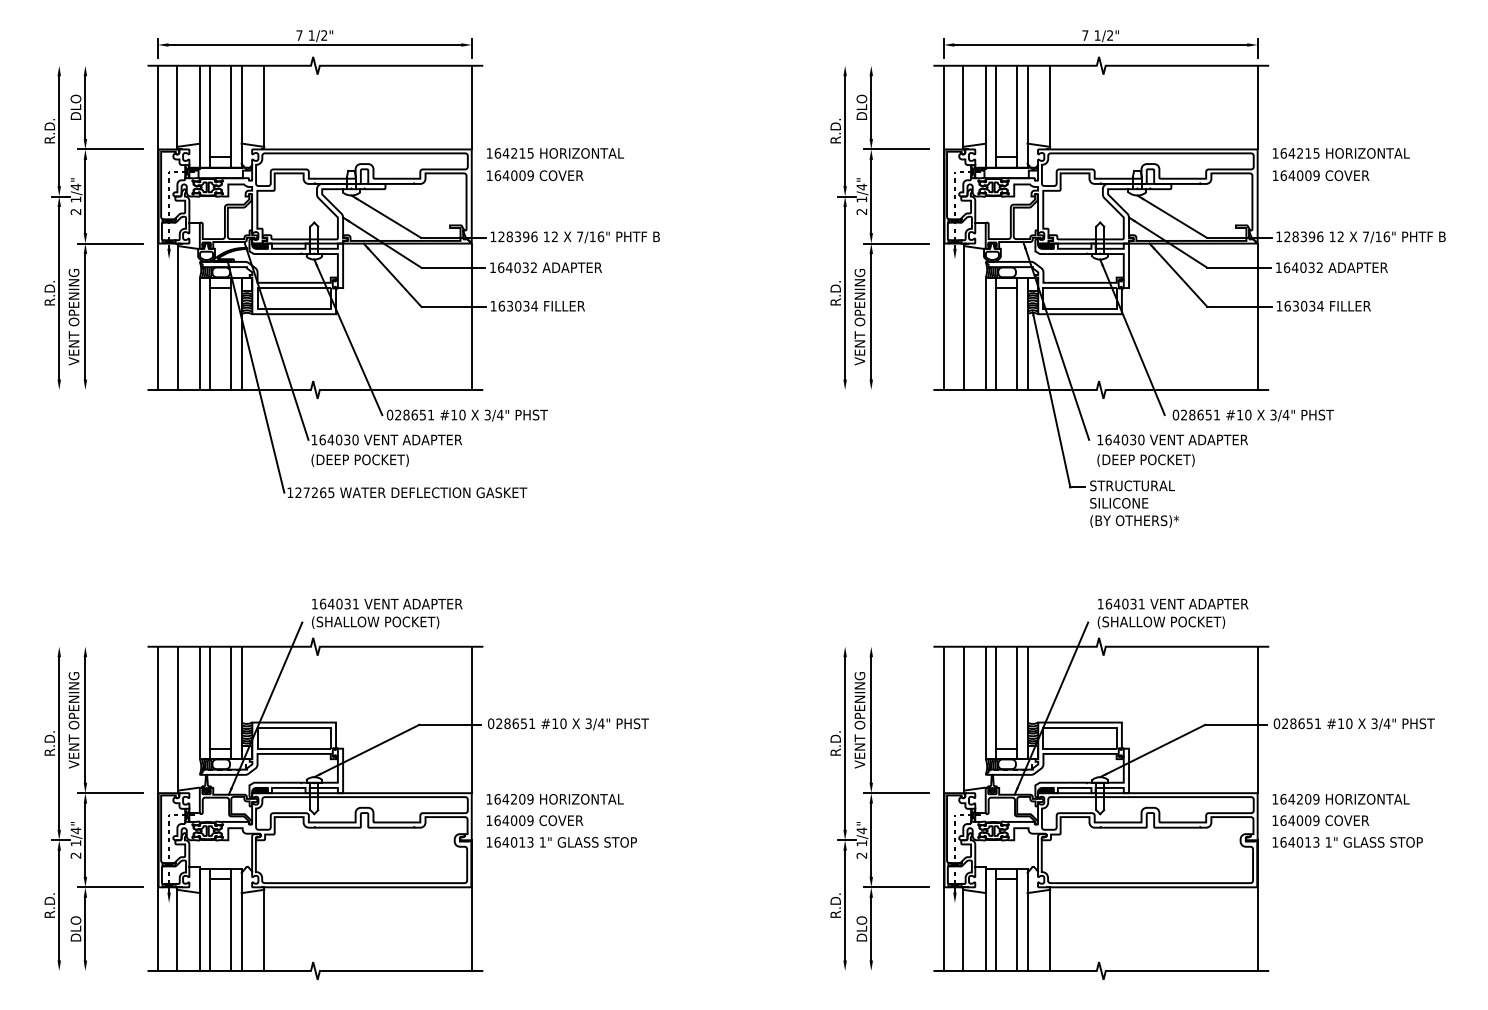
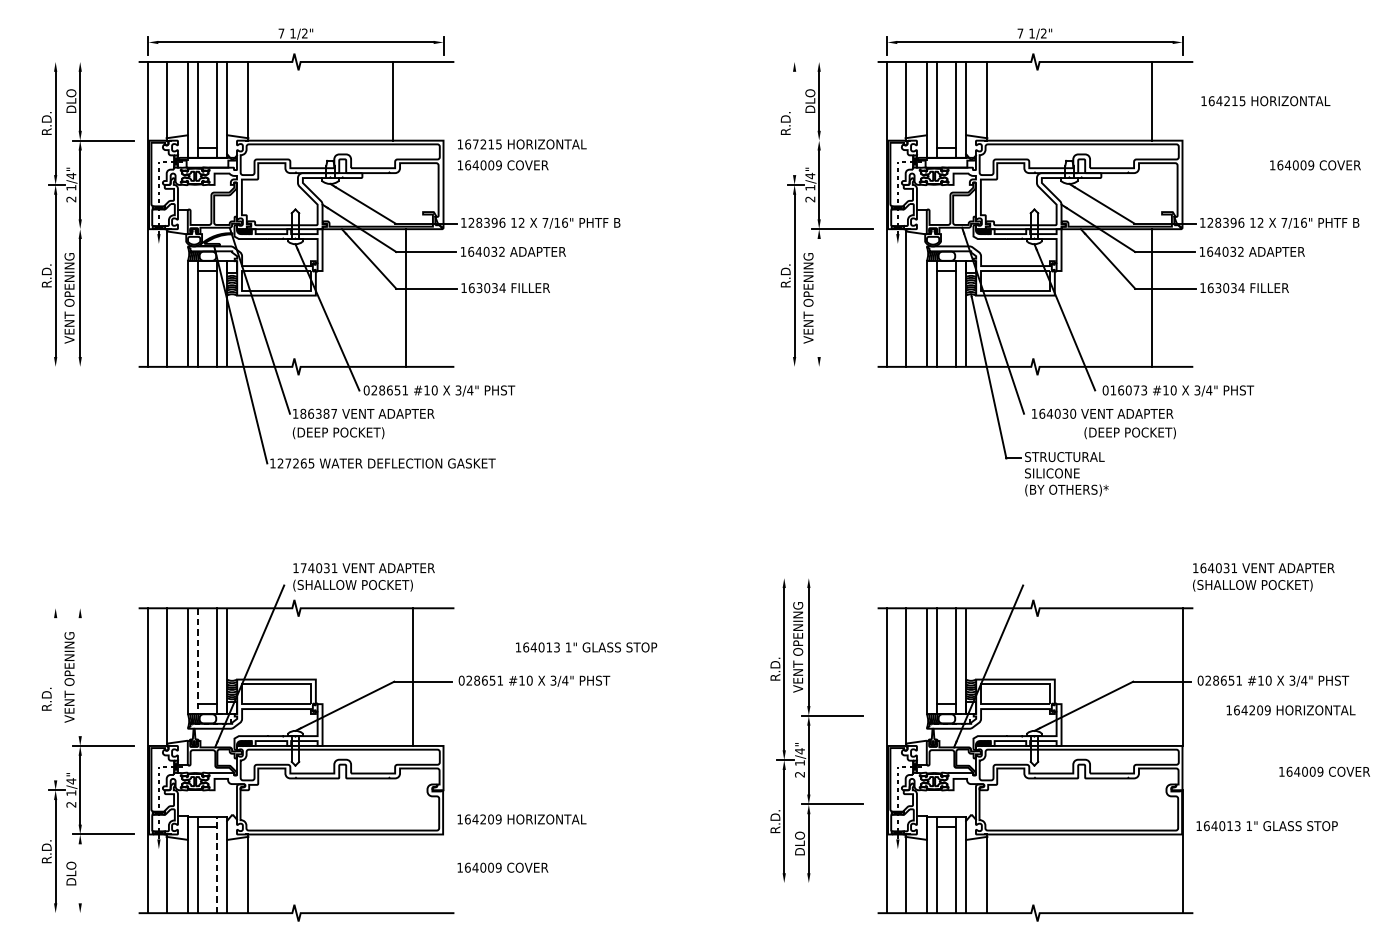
line: (471, 107) -> (392, 101), moved
line: (1257, 107) -> (1152, 101), moved
line: (845, 131) -> (794, 123), removed
line: (895, 149) -> (841, 140), removed
text: (505, 153) -> (475, 144), 164215 -> 167215
text: (1341, 153) -> (1266, 101), moved
text: (1321, 175) -> (1315, 165), moved
line: (109, 243) -> (102, 229), removed
line: (471, 316) -> (405, 297), moved
line: (871, 316) -> (819, 297), removed
line: (1257, 316) -> (1152, 297), moved
text: (1200, 414) -> (1128, 389), 028651 -> 016073
text: (338, 439) -> (318, 413), 164030 -> 186387
text: (1145, 460) -> (1129, 433), moved
text: (323, 603) -> (304, 567), 164031 -> 174031
text: (1172, 613) -> (1263, 577), moved
line: (210, 703) -> (197, 661), solid -> dashed
line: (85, 719) -> (80, 676), removed
line: (471, 719) -> (413, 676), moved
line: (59, 743) -> (55, 699), removed
text: (554, 799) -> (521, 819), moved
text: (1340, 799) -> (1290, 710), moved
part: (871, 808) -> (809, 730), moved
text: (534, 820) -> (502, 867), moved
text: (1320, 820) -> (1324, 771), moved
text: (561, 842) -> (586, 647), moved
text: (1347, 842) -> (1266, 826), moved
line: (471, 905) -> (443, 851), removed
line: (231, 919) -> (217, 864), solid -> dashed
line: (85, 928) -> (80, 873), removed

